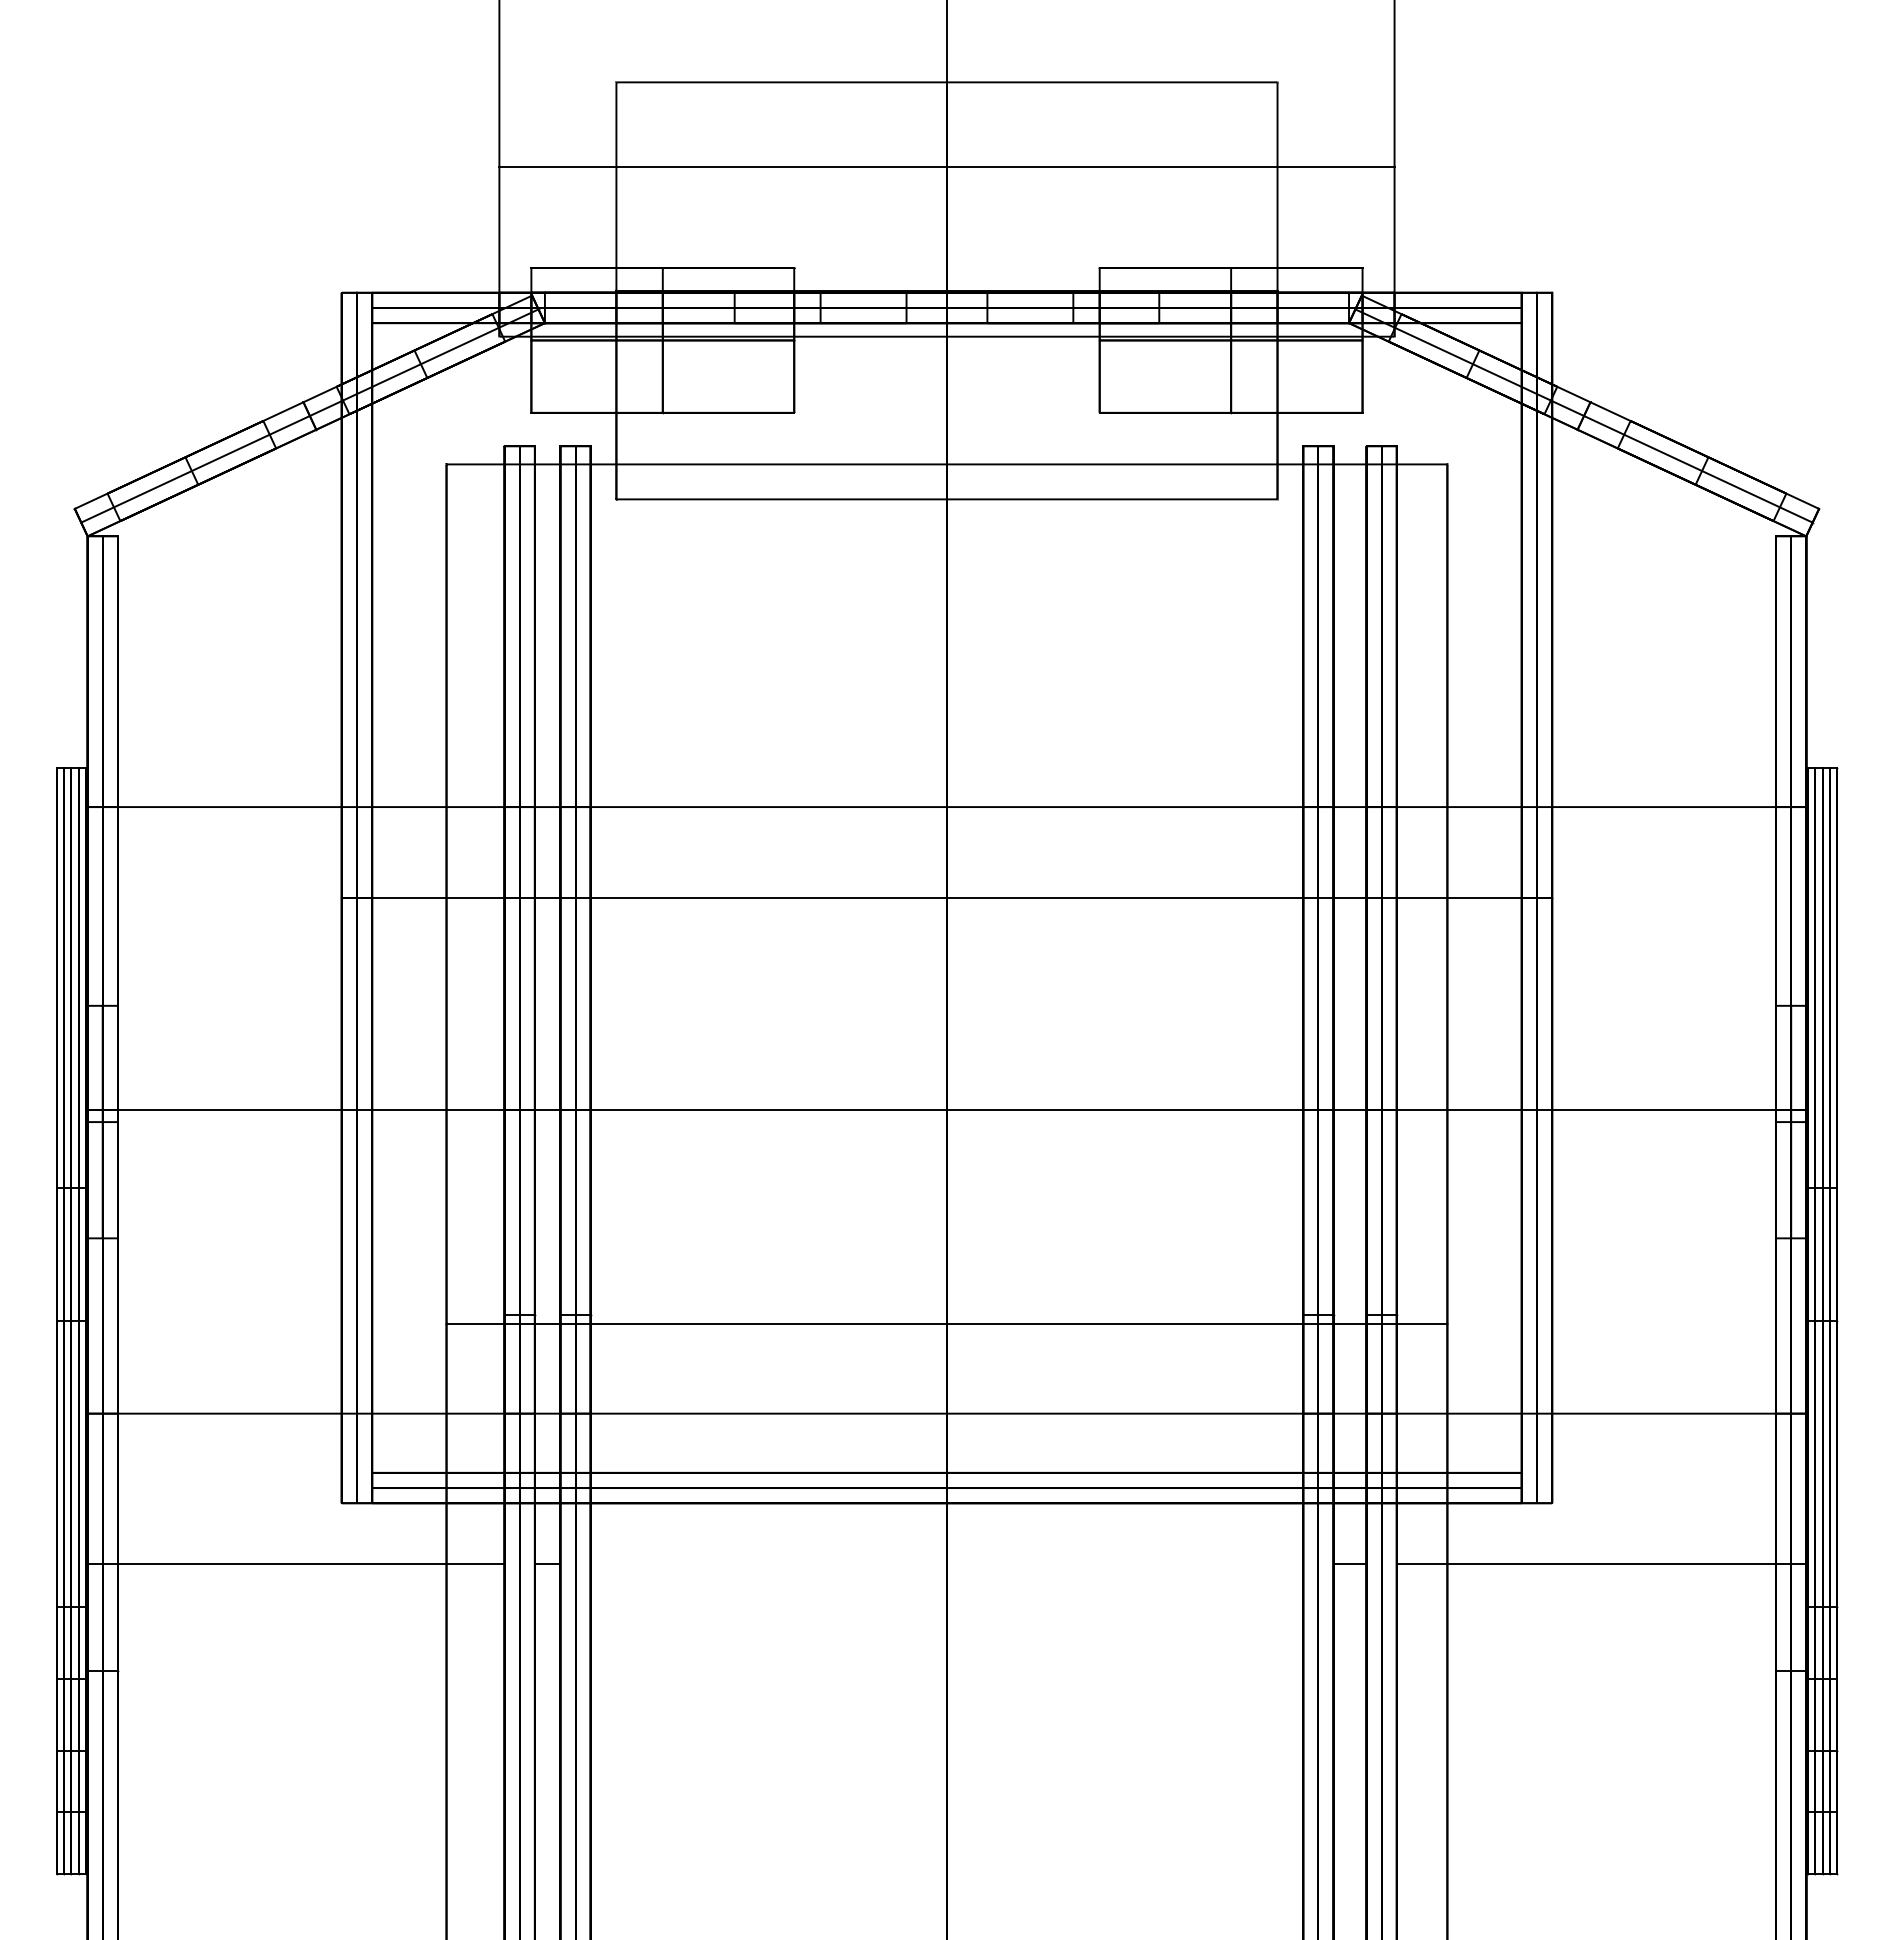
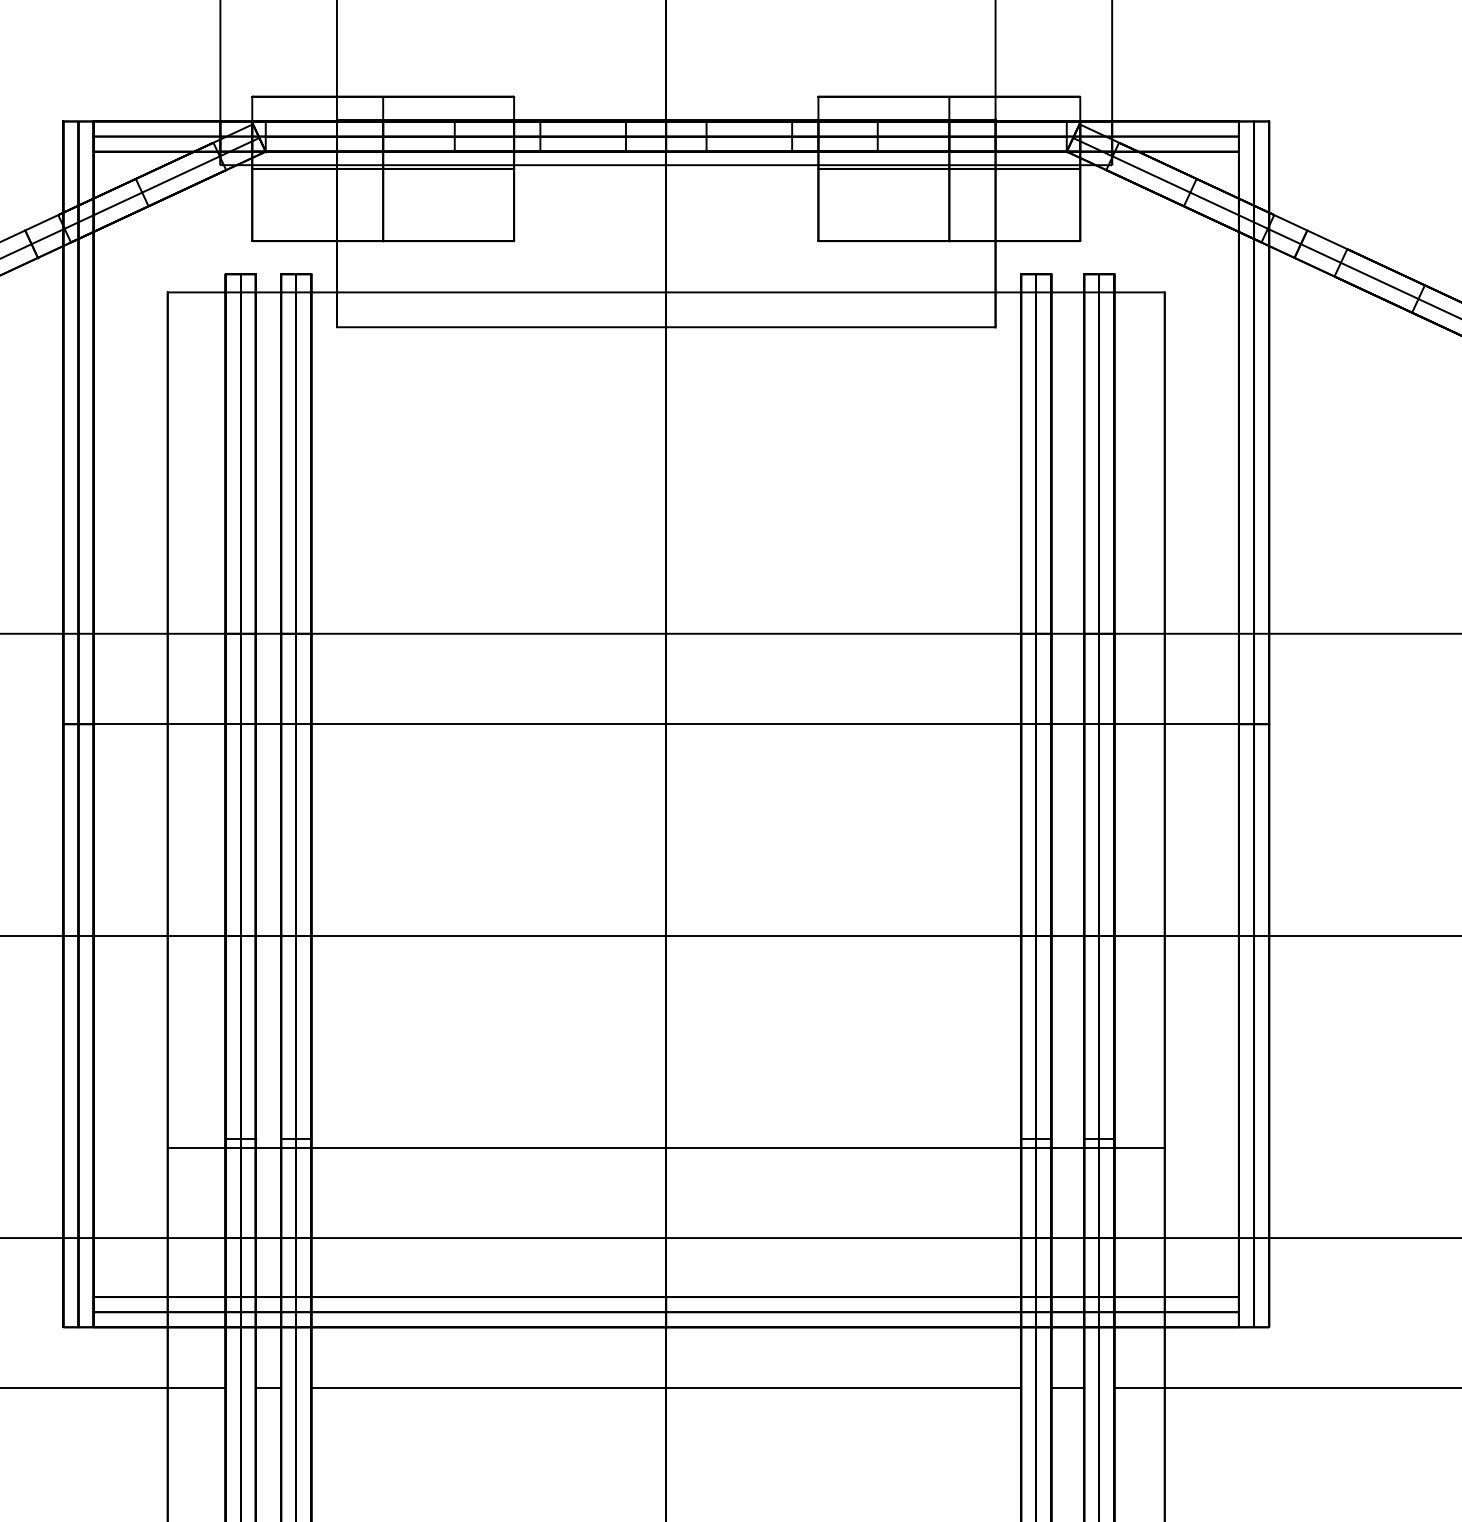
line: (946, 1564) -> (665, 1388), added

